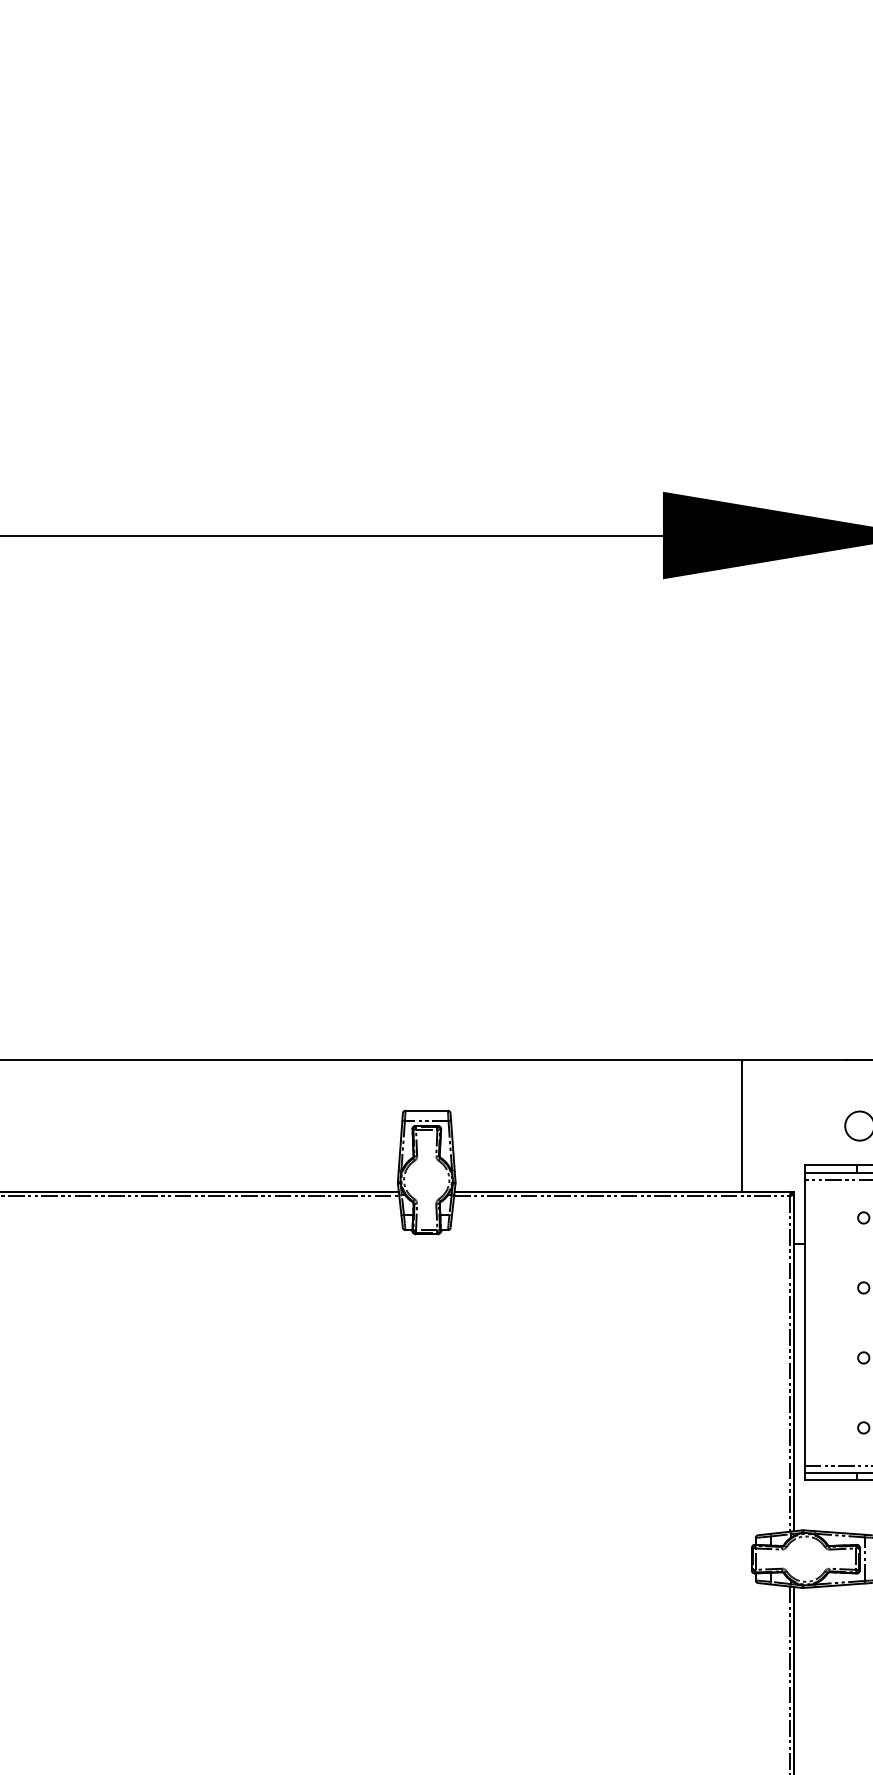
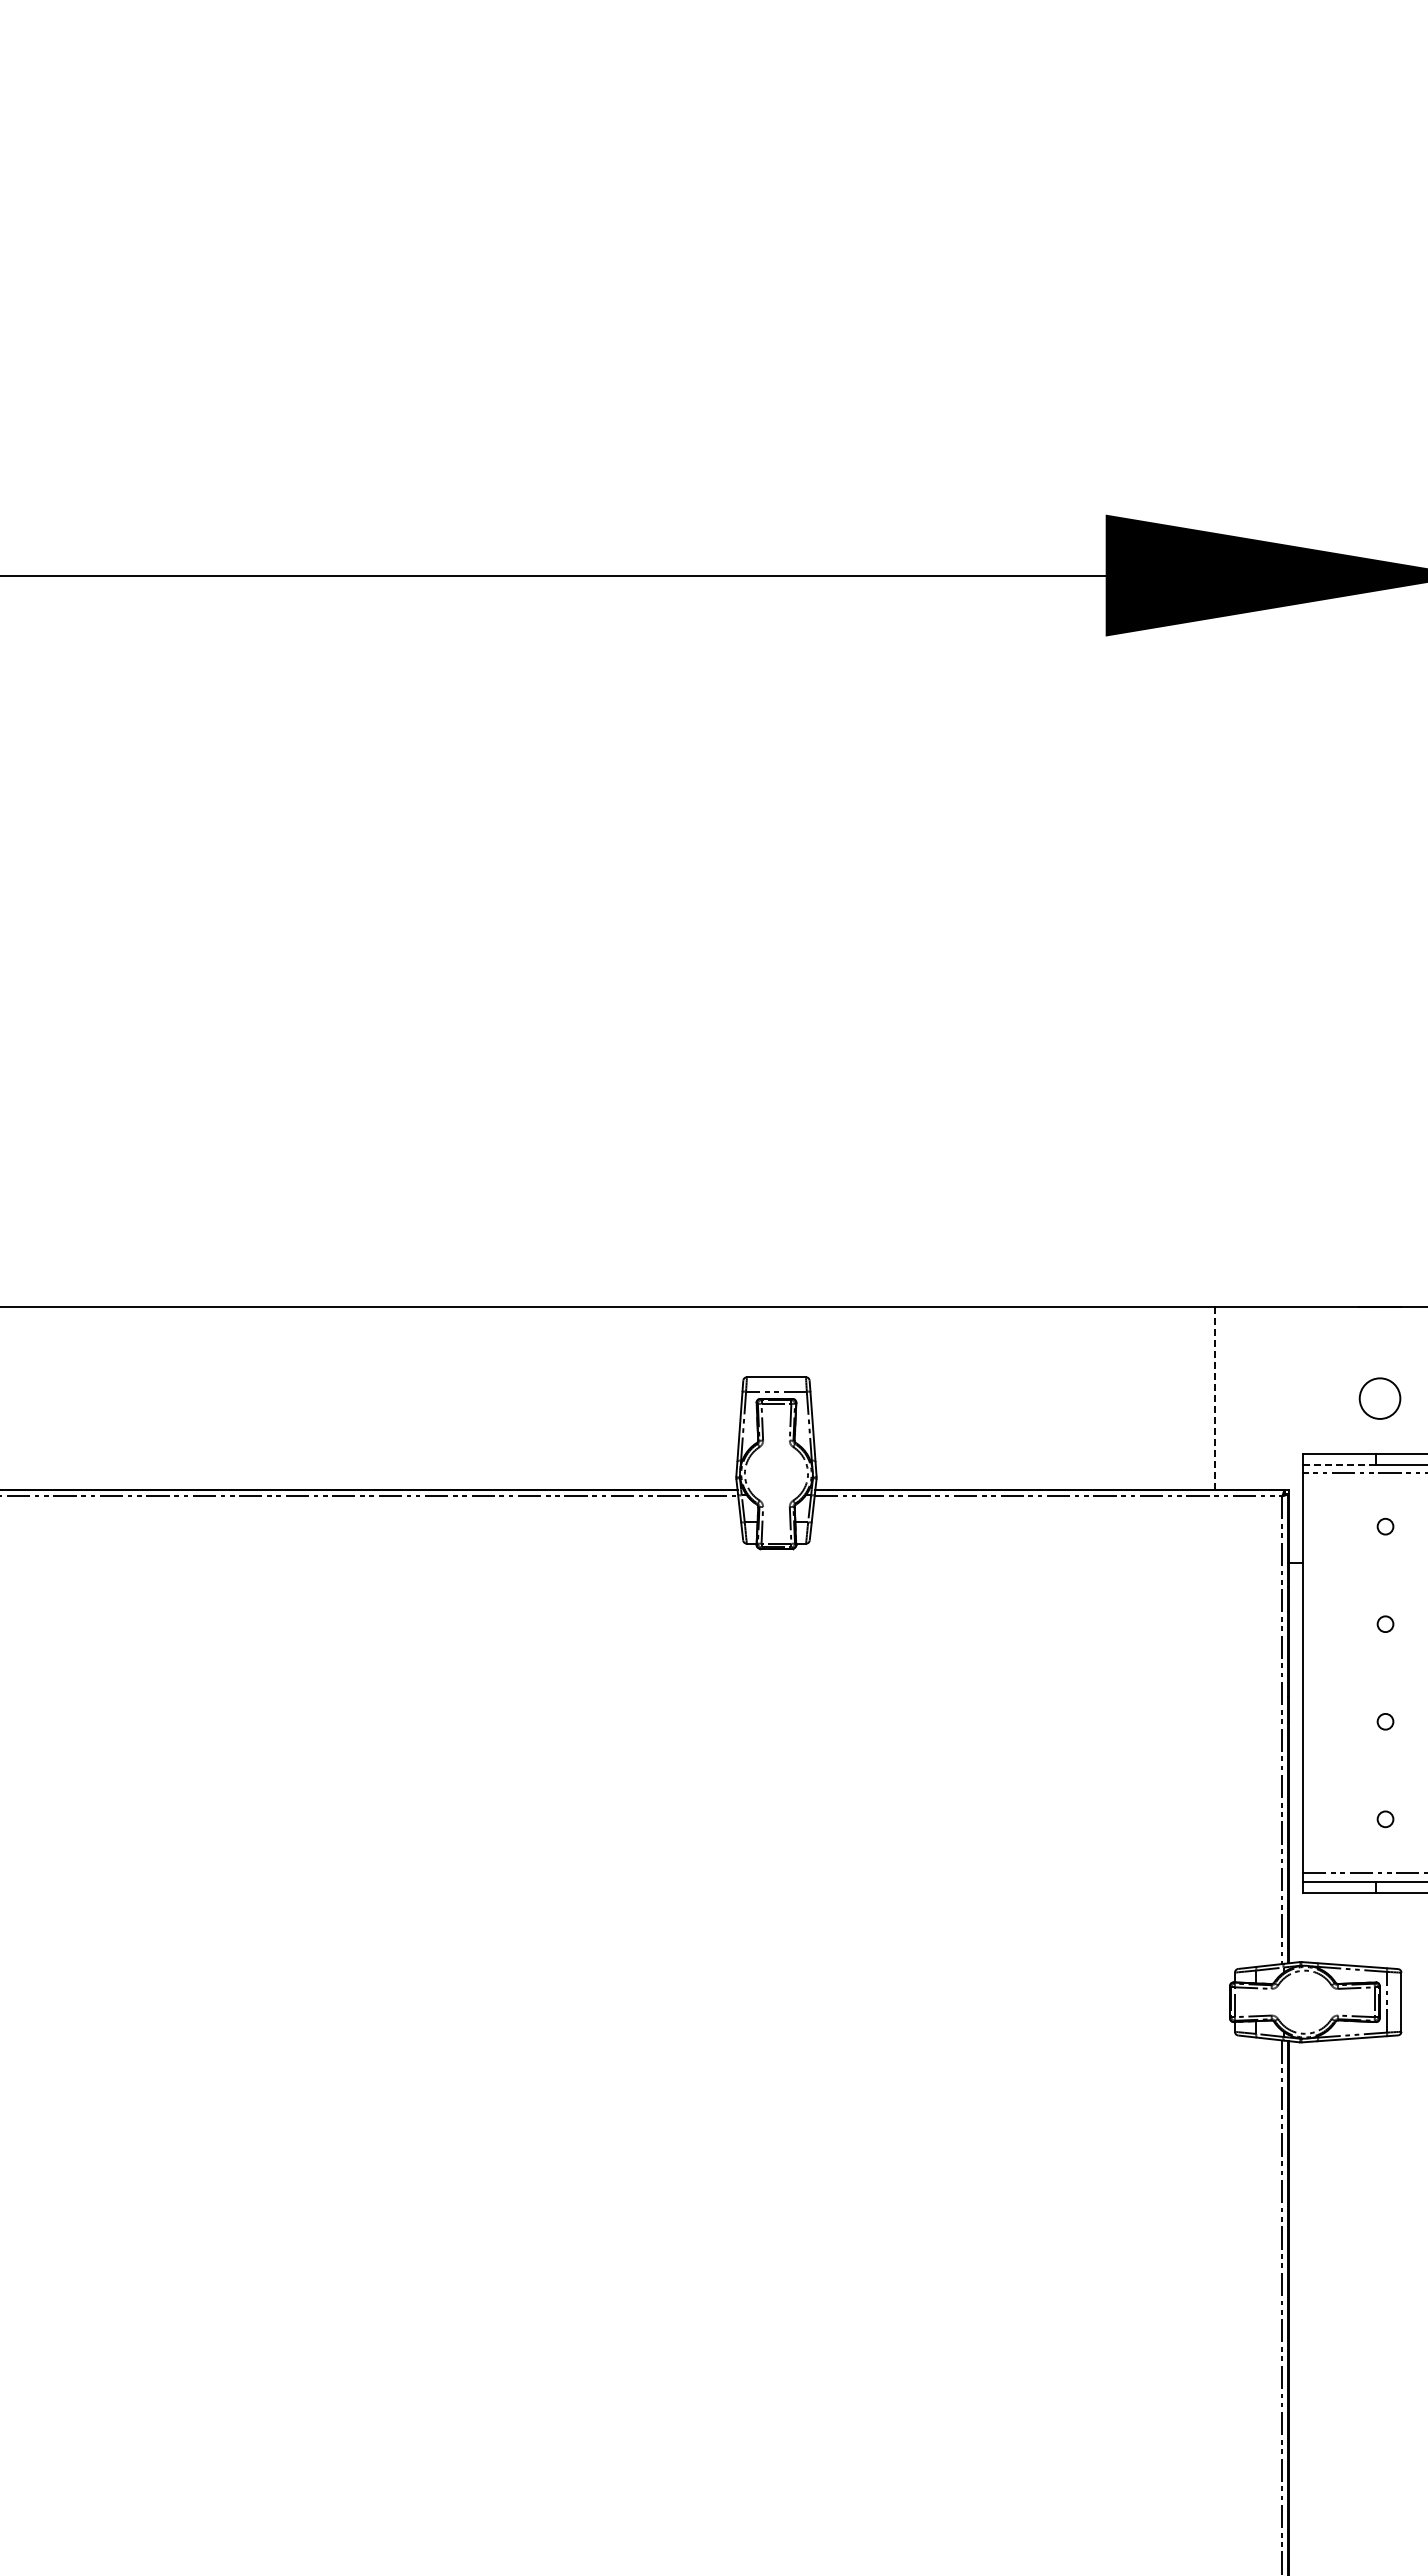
line: (741, 1125) -> (1215, 1398), solid -> dashed
line: (830, 1173) -> (1339, 1464), solid -> dashed

